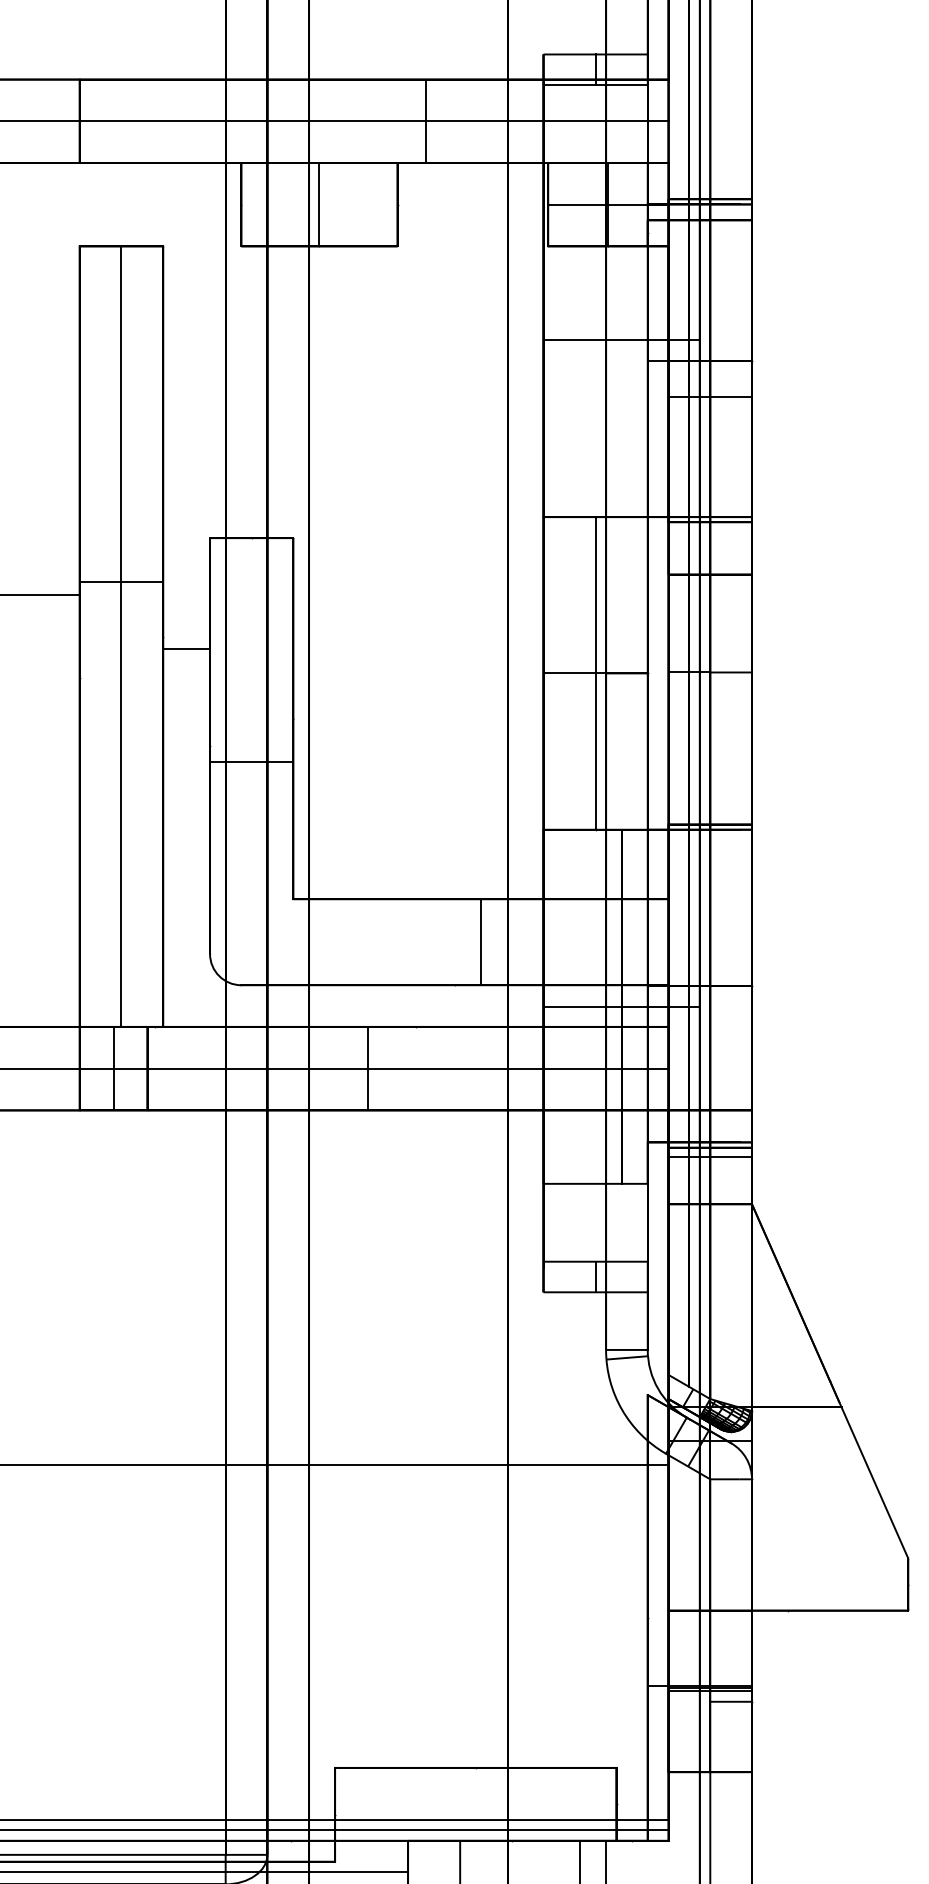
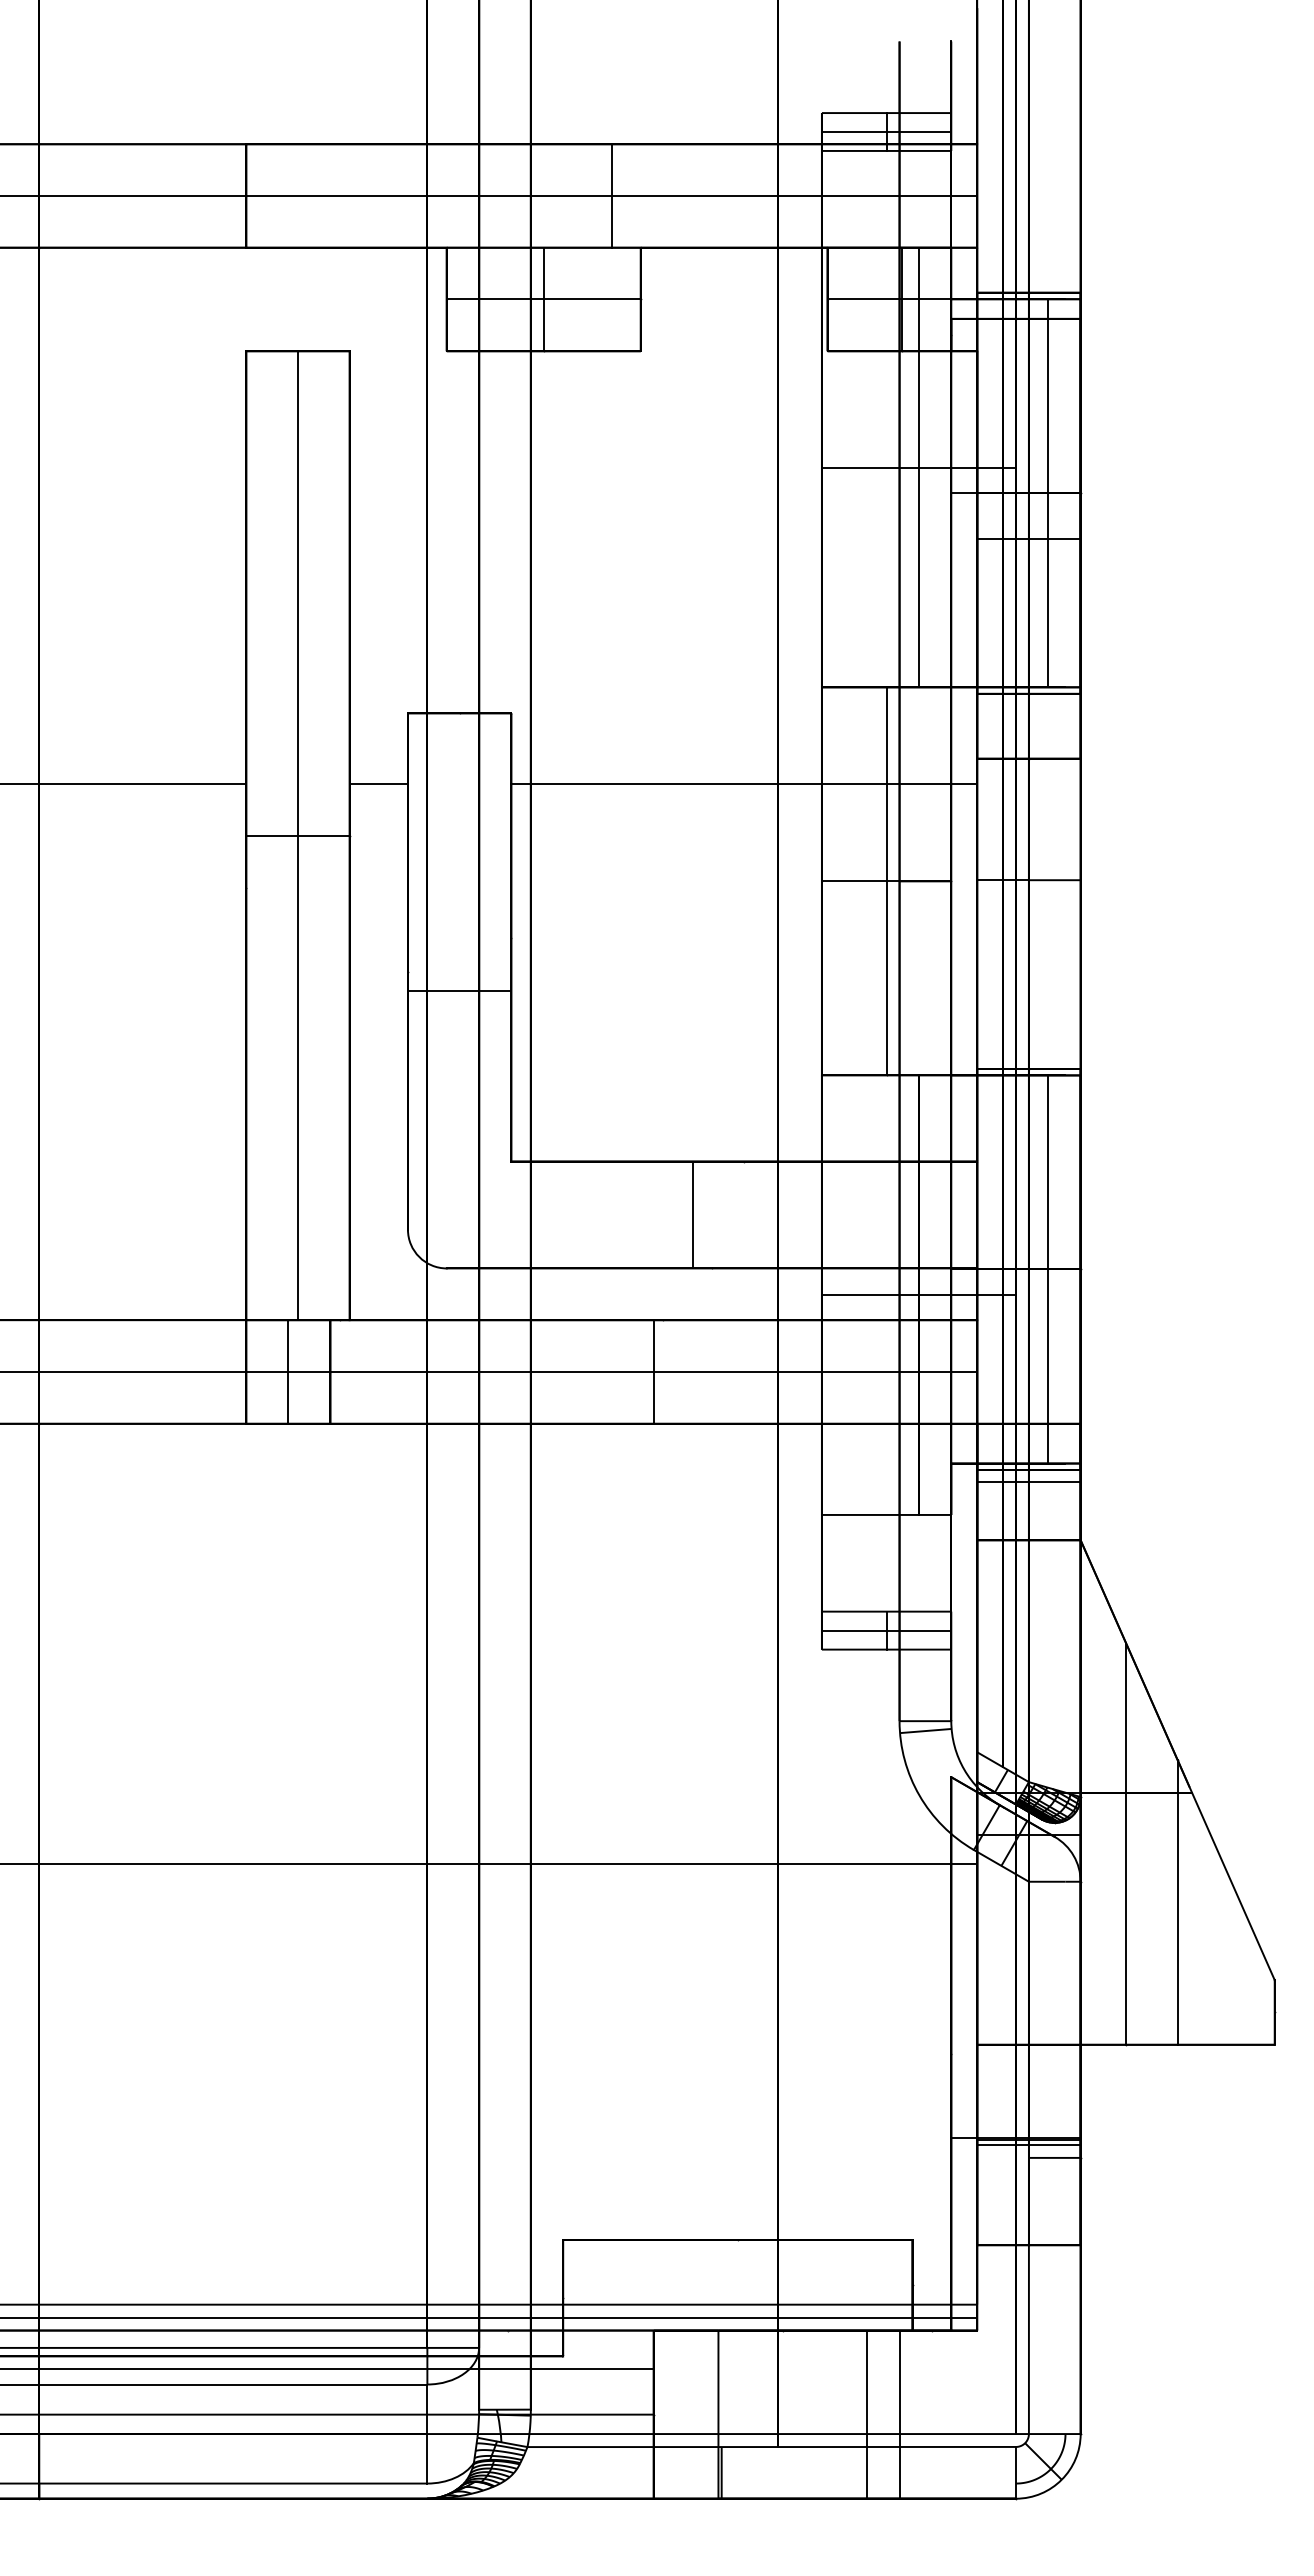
line: (595, 70) -> (886, 132), added
line: (425, 120) -> (611, 195), moved
line: (319, 204) -> (543, 299), added
line: (621, 339) -> (918, 467), added
line: (726, 360) -> (1048, 493), added
line: (121, 581) -> (297, 835), moved
line: (481, 594) -> (744, 783), added
line: (186, 648) -> (378, 783), moved
line: (481, 941) -> (692, 1214), moved
line: (726, 986) -> (1048, 1269), added
line: (367, 1068) -> (653, 1371), moved
line: (595, 1276) -> (886, 1630), added
line: (788, 1448) -> (1125, 1843), added
line: (829, 1496) -> (1177, 1902), added

